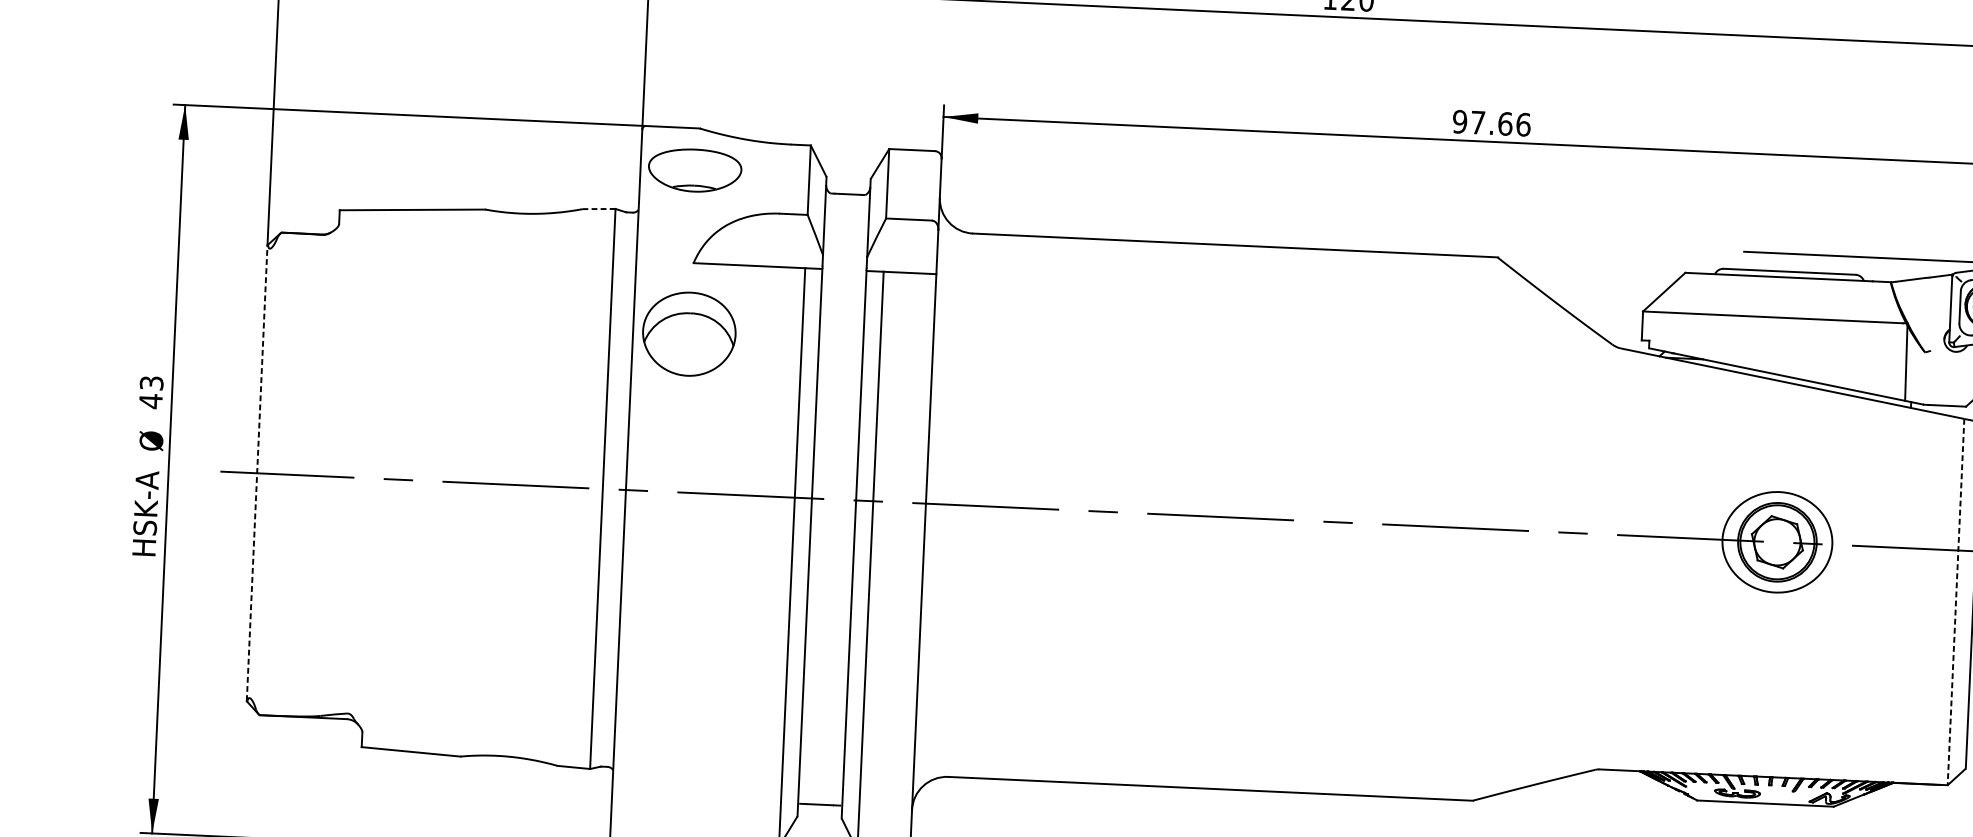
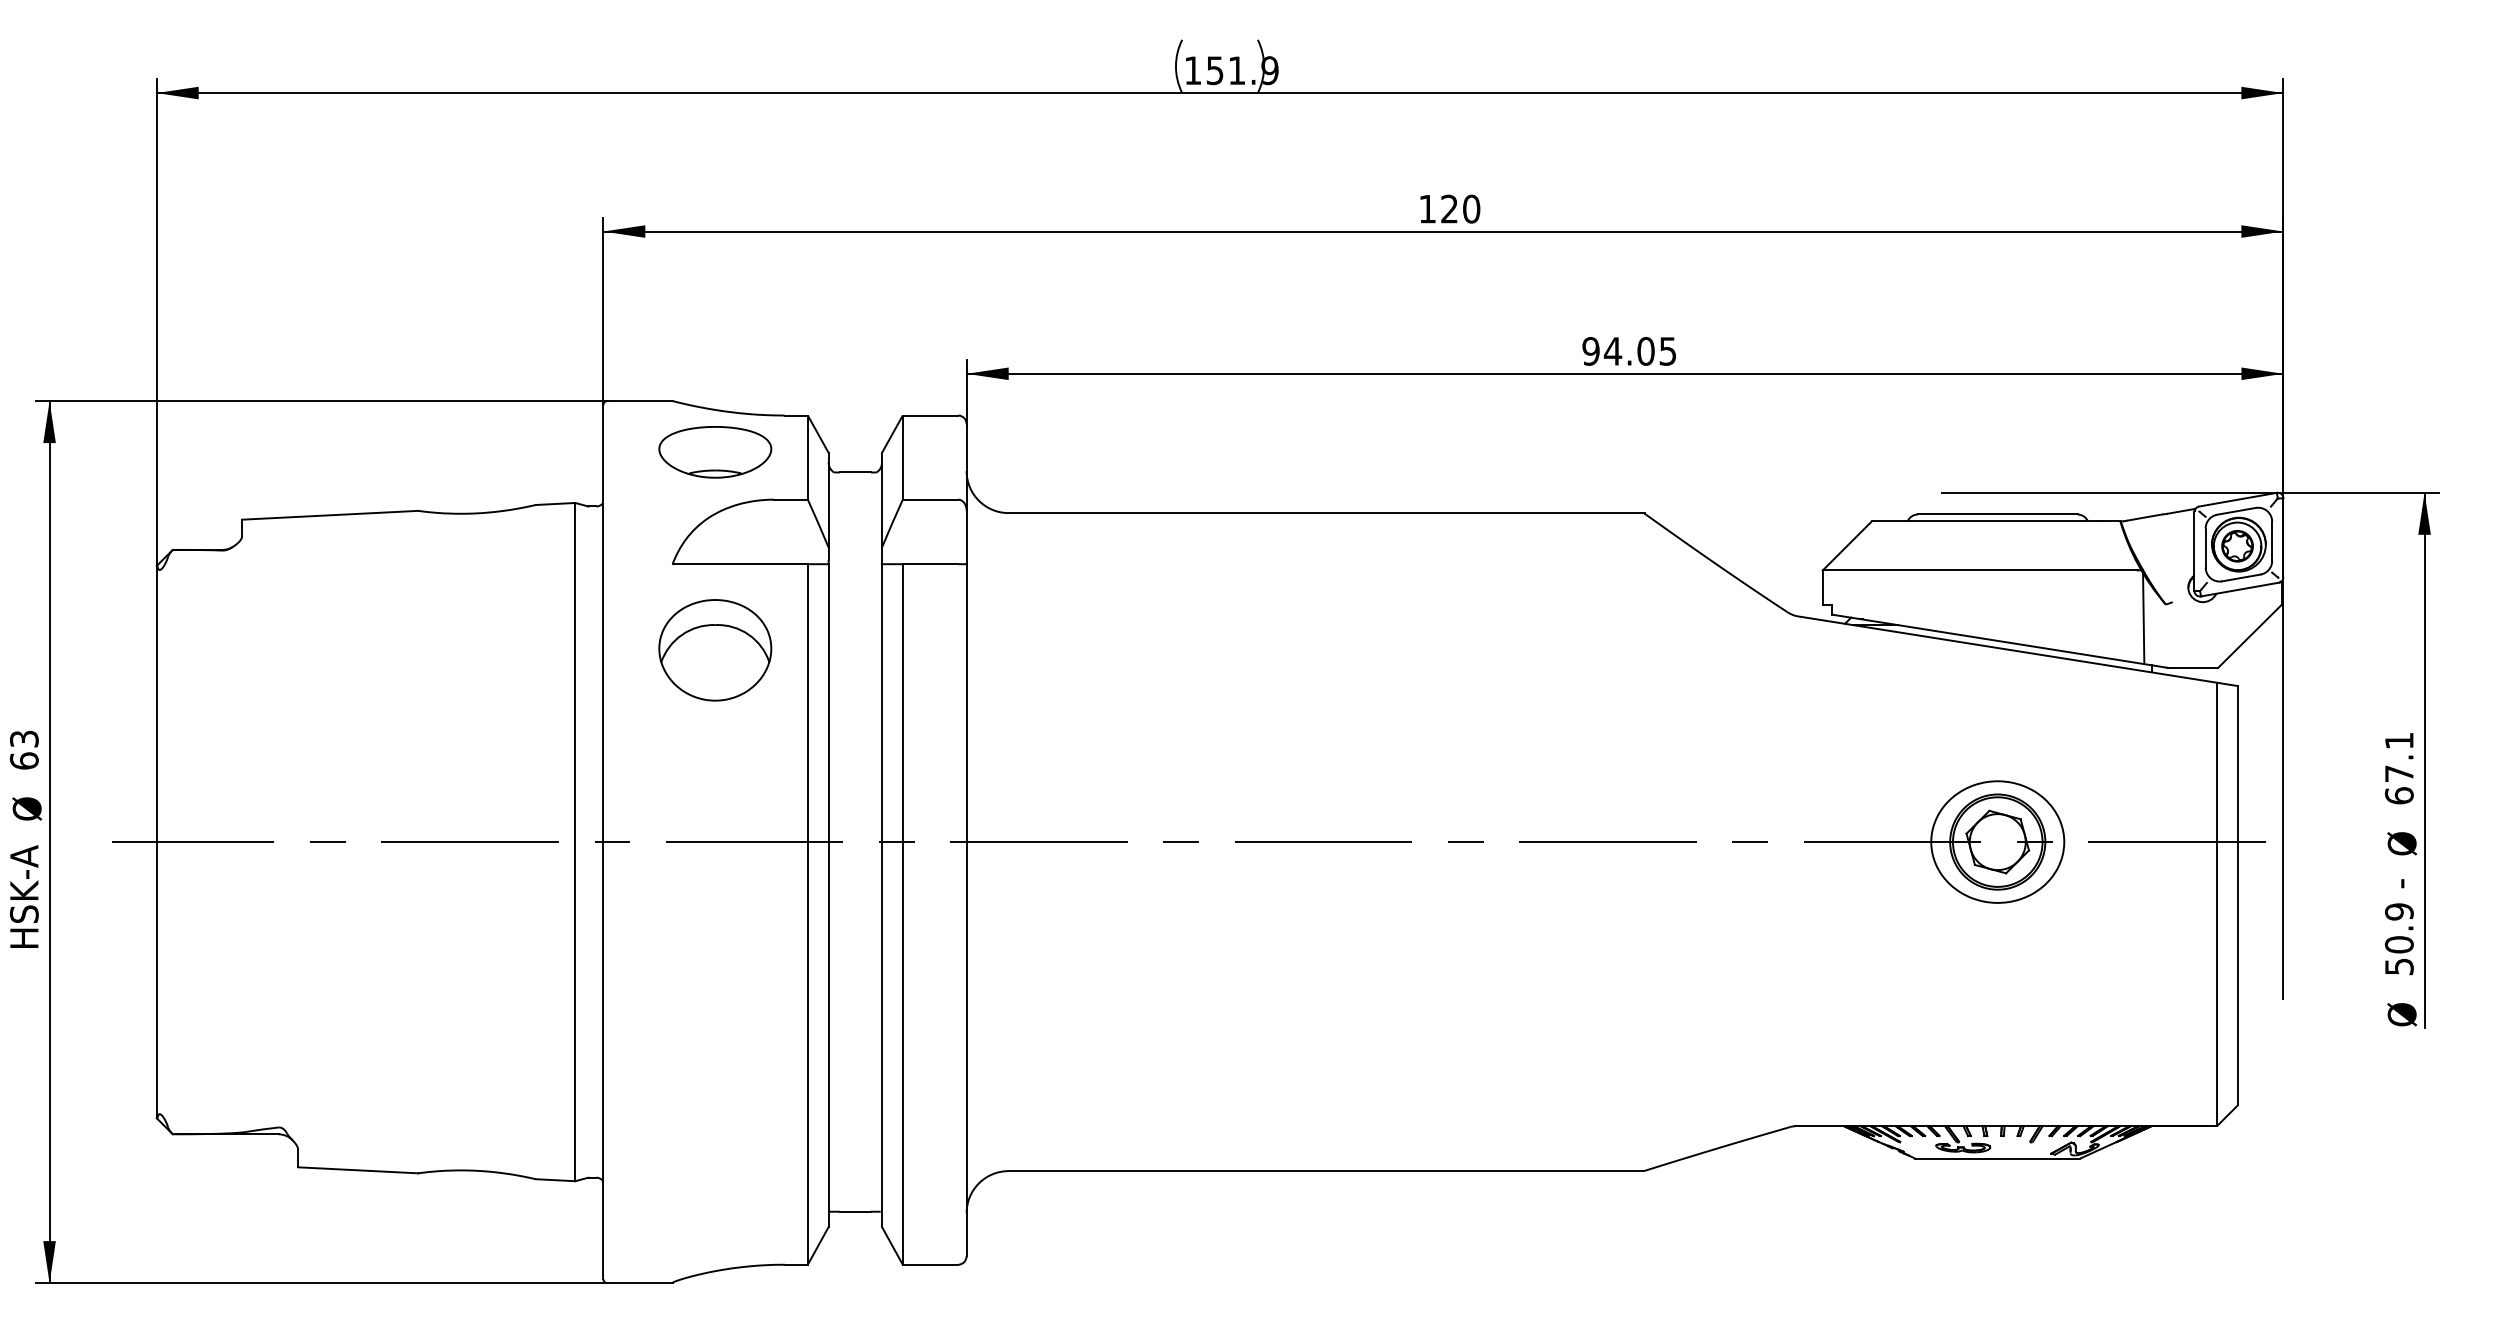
text: (1499, 123) -> (1639, 351), 97.66 -> 94.05
part: (695, 170) -> (715, 452), moved
line: (599, 208) -> (555, 503), dashed -> solid
part: (689, 334) -> (715, 650), moved
text: (150, 401) -> (23, 761), 43 -> 63
line: (256, 473) -> (156, 842), dashed -> solid
line: (1955, 602) -> (2216, 904), dashed -> solid

